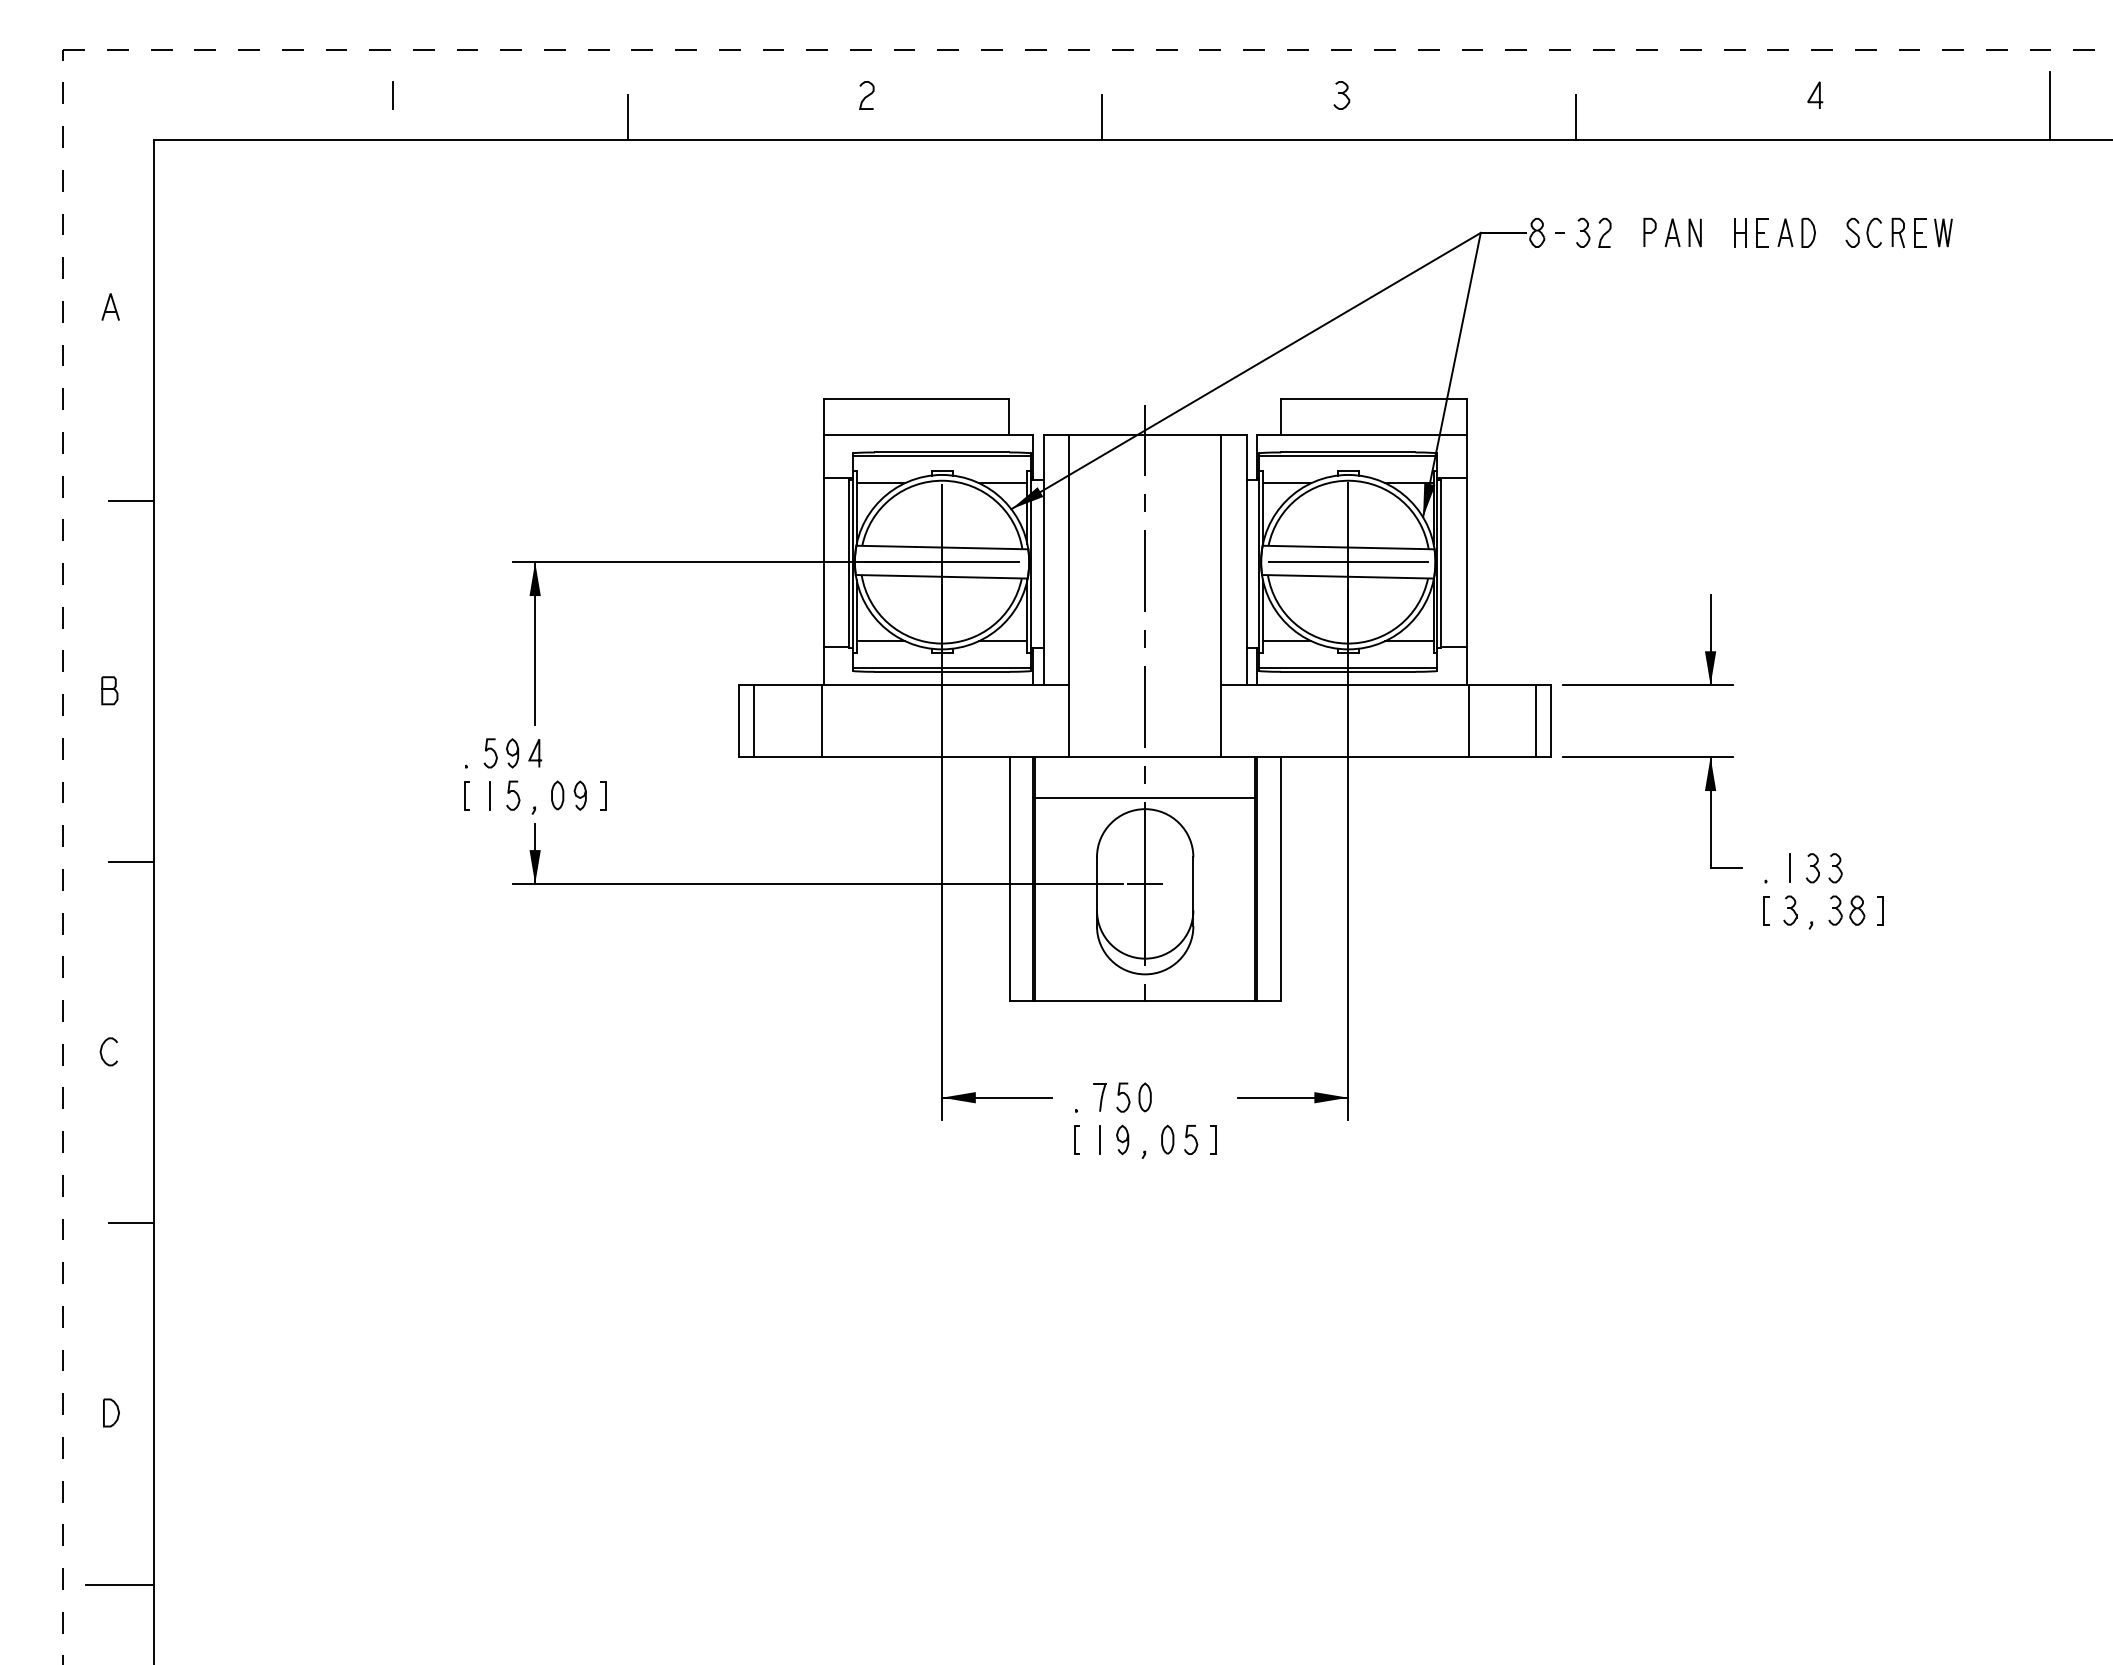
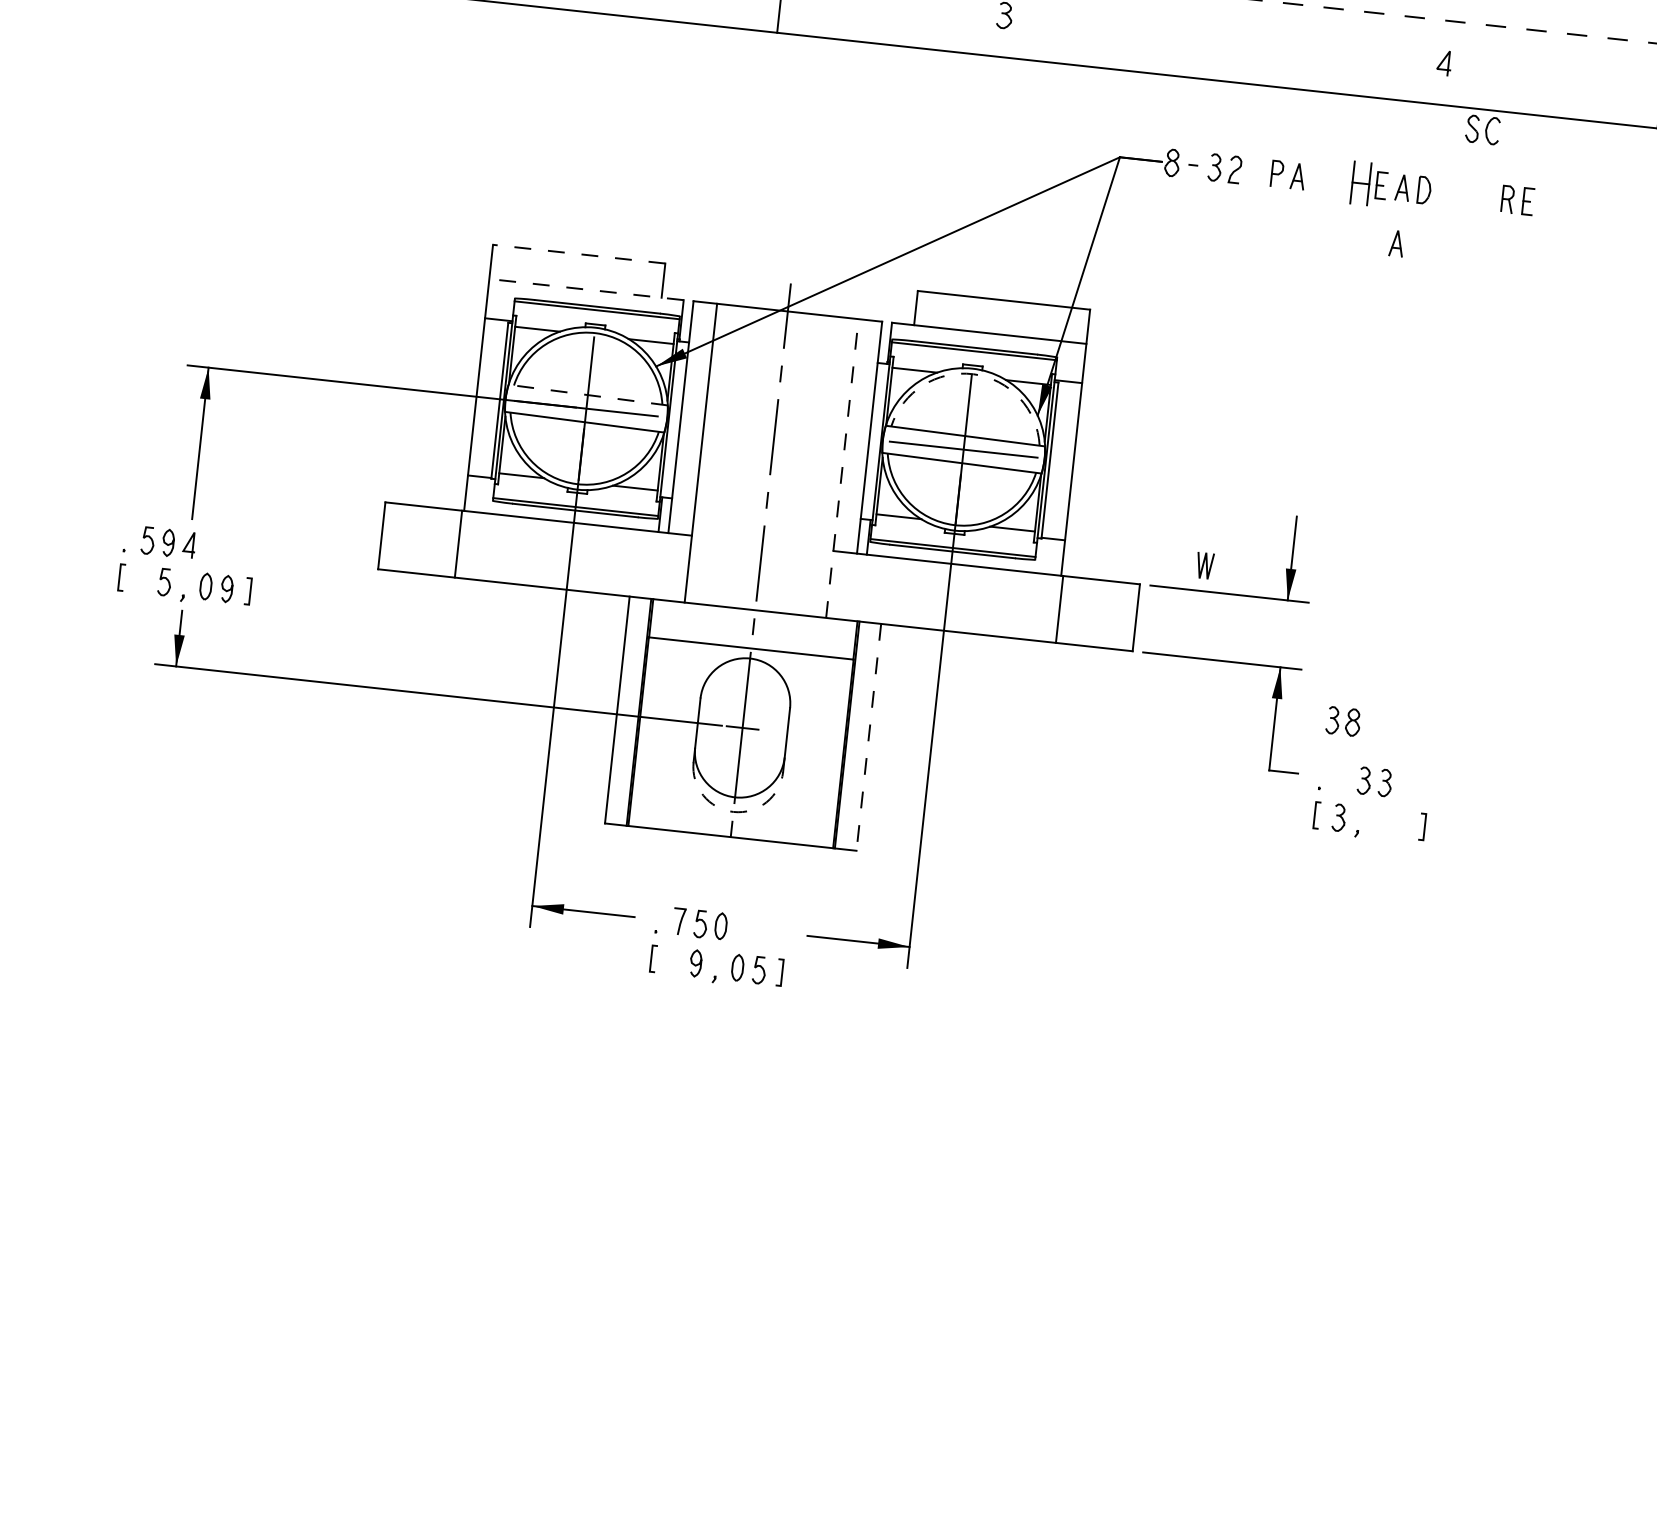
line: (1575, 117) -> (1219, 59), removed
line: (1694, 232) -> (1318, 178), removed
part: (1740, 232) -> (1361, 183), size x1.6
part: (1863, 232) -> (1482, 129), moved
line: (1942, 232) -> (1204, 565), moved
part: (1785, 292) -> (1396, 243), added
line: (916, 398) -> (579, 254), solid -> dashed
line: (928, 435) -> (586, 289), solid -> dashed
arc: (1349, 480) -> (973, 373), solid -> dashed
line: (942, 547) -> (588, 395), solid -> dashed
line: (1221, 596) -> (842, 468), solid -> dashed
line: (753, 721) -> (395, 537), removed
line: (1536, 721) -> (1122, 616), removed
line: (489, 795) -> (142, 579), removed
line: (1789, 868) -> (1342, 778), removed
line: (1280, 879) -> (868, 737), solid -> dashed
part: (1846, 910) -> (1343, 721), moved
arc: (1145, 974) -> (733, 812), solid -> dashed
line: (1100, 1139) -> (675, 960), removed

